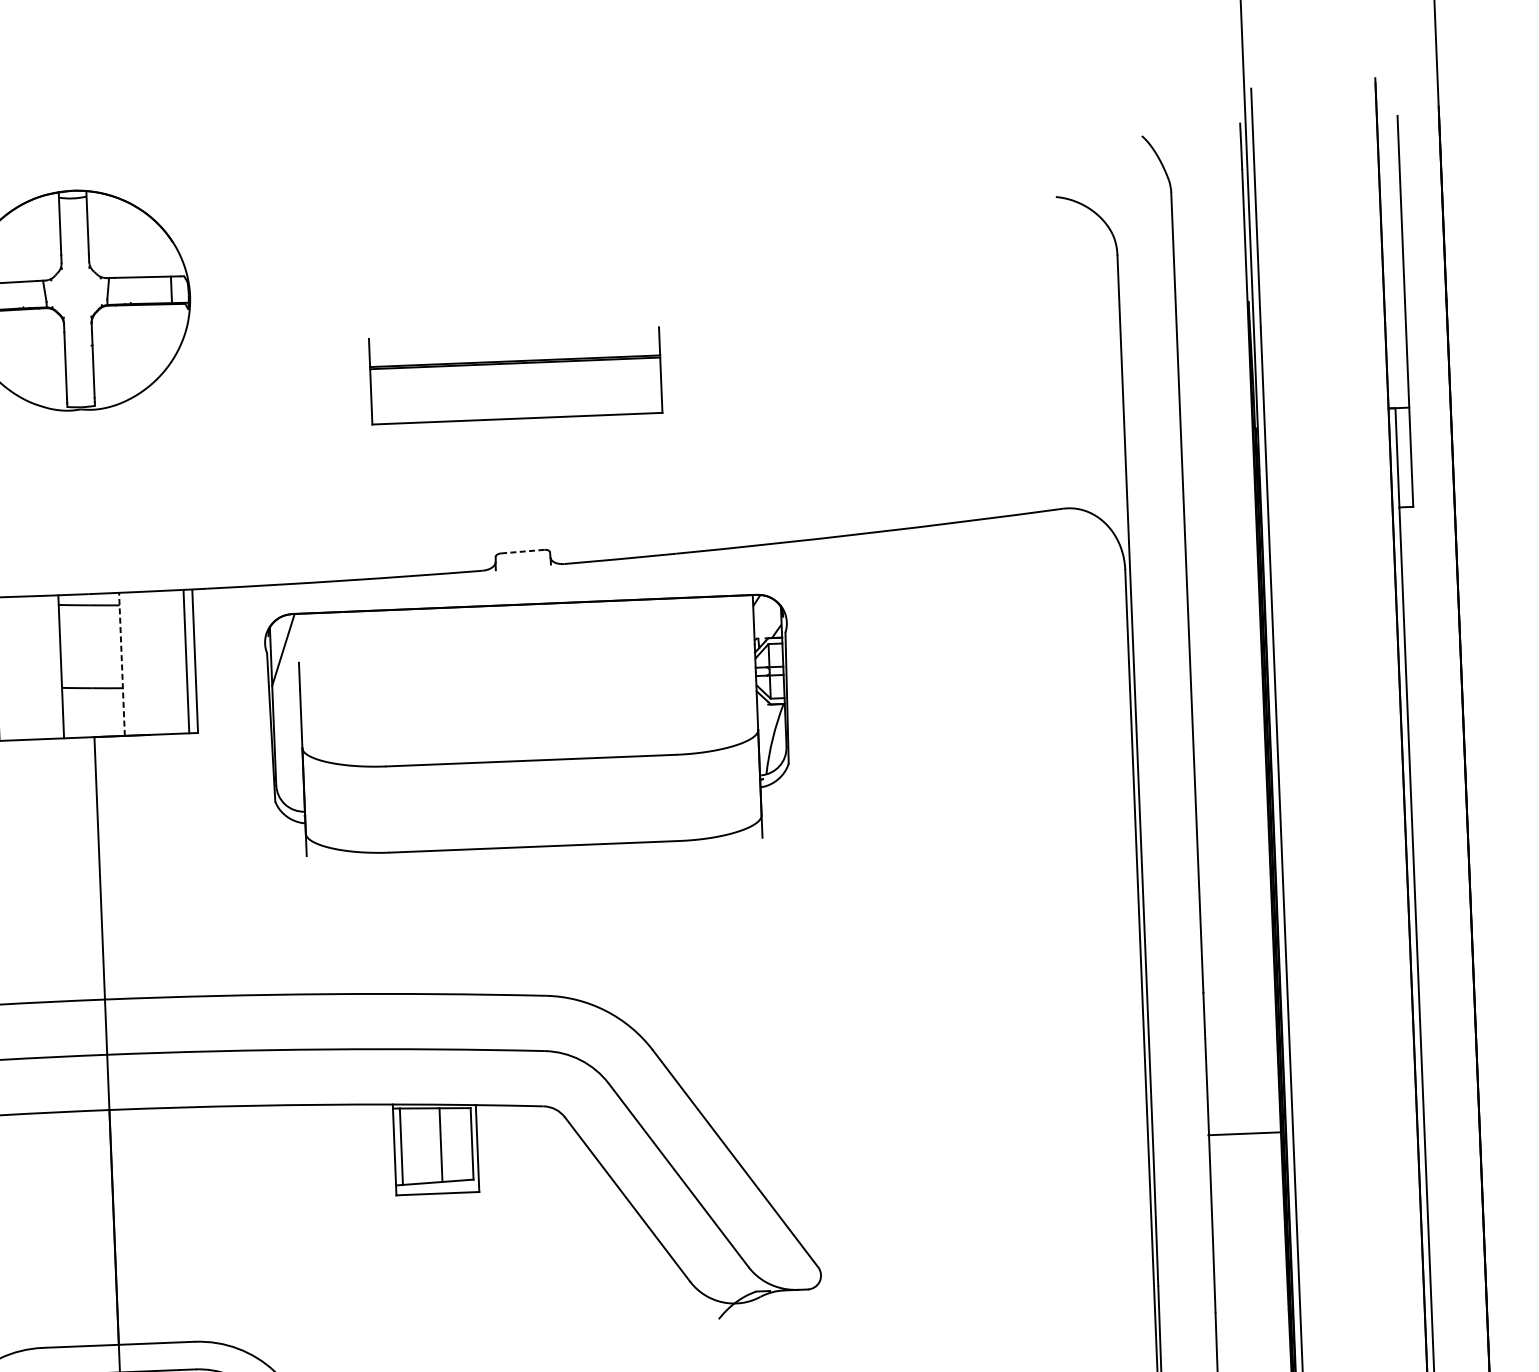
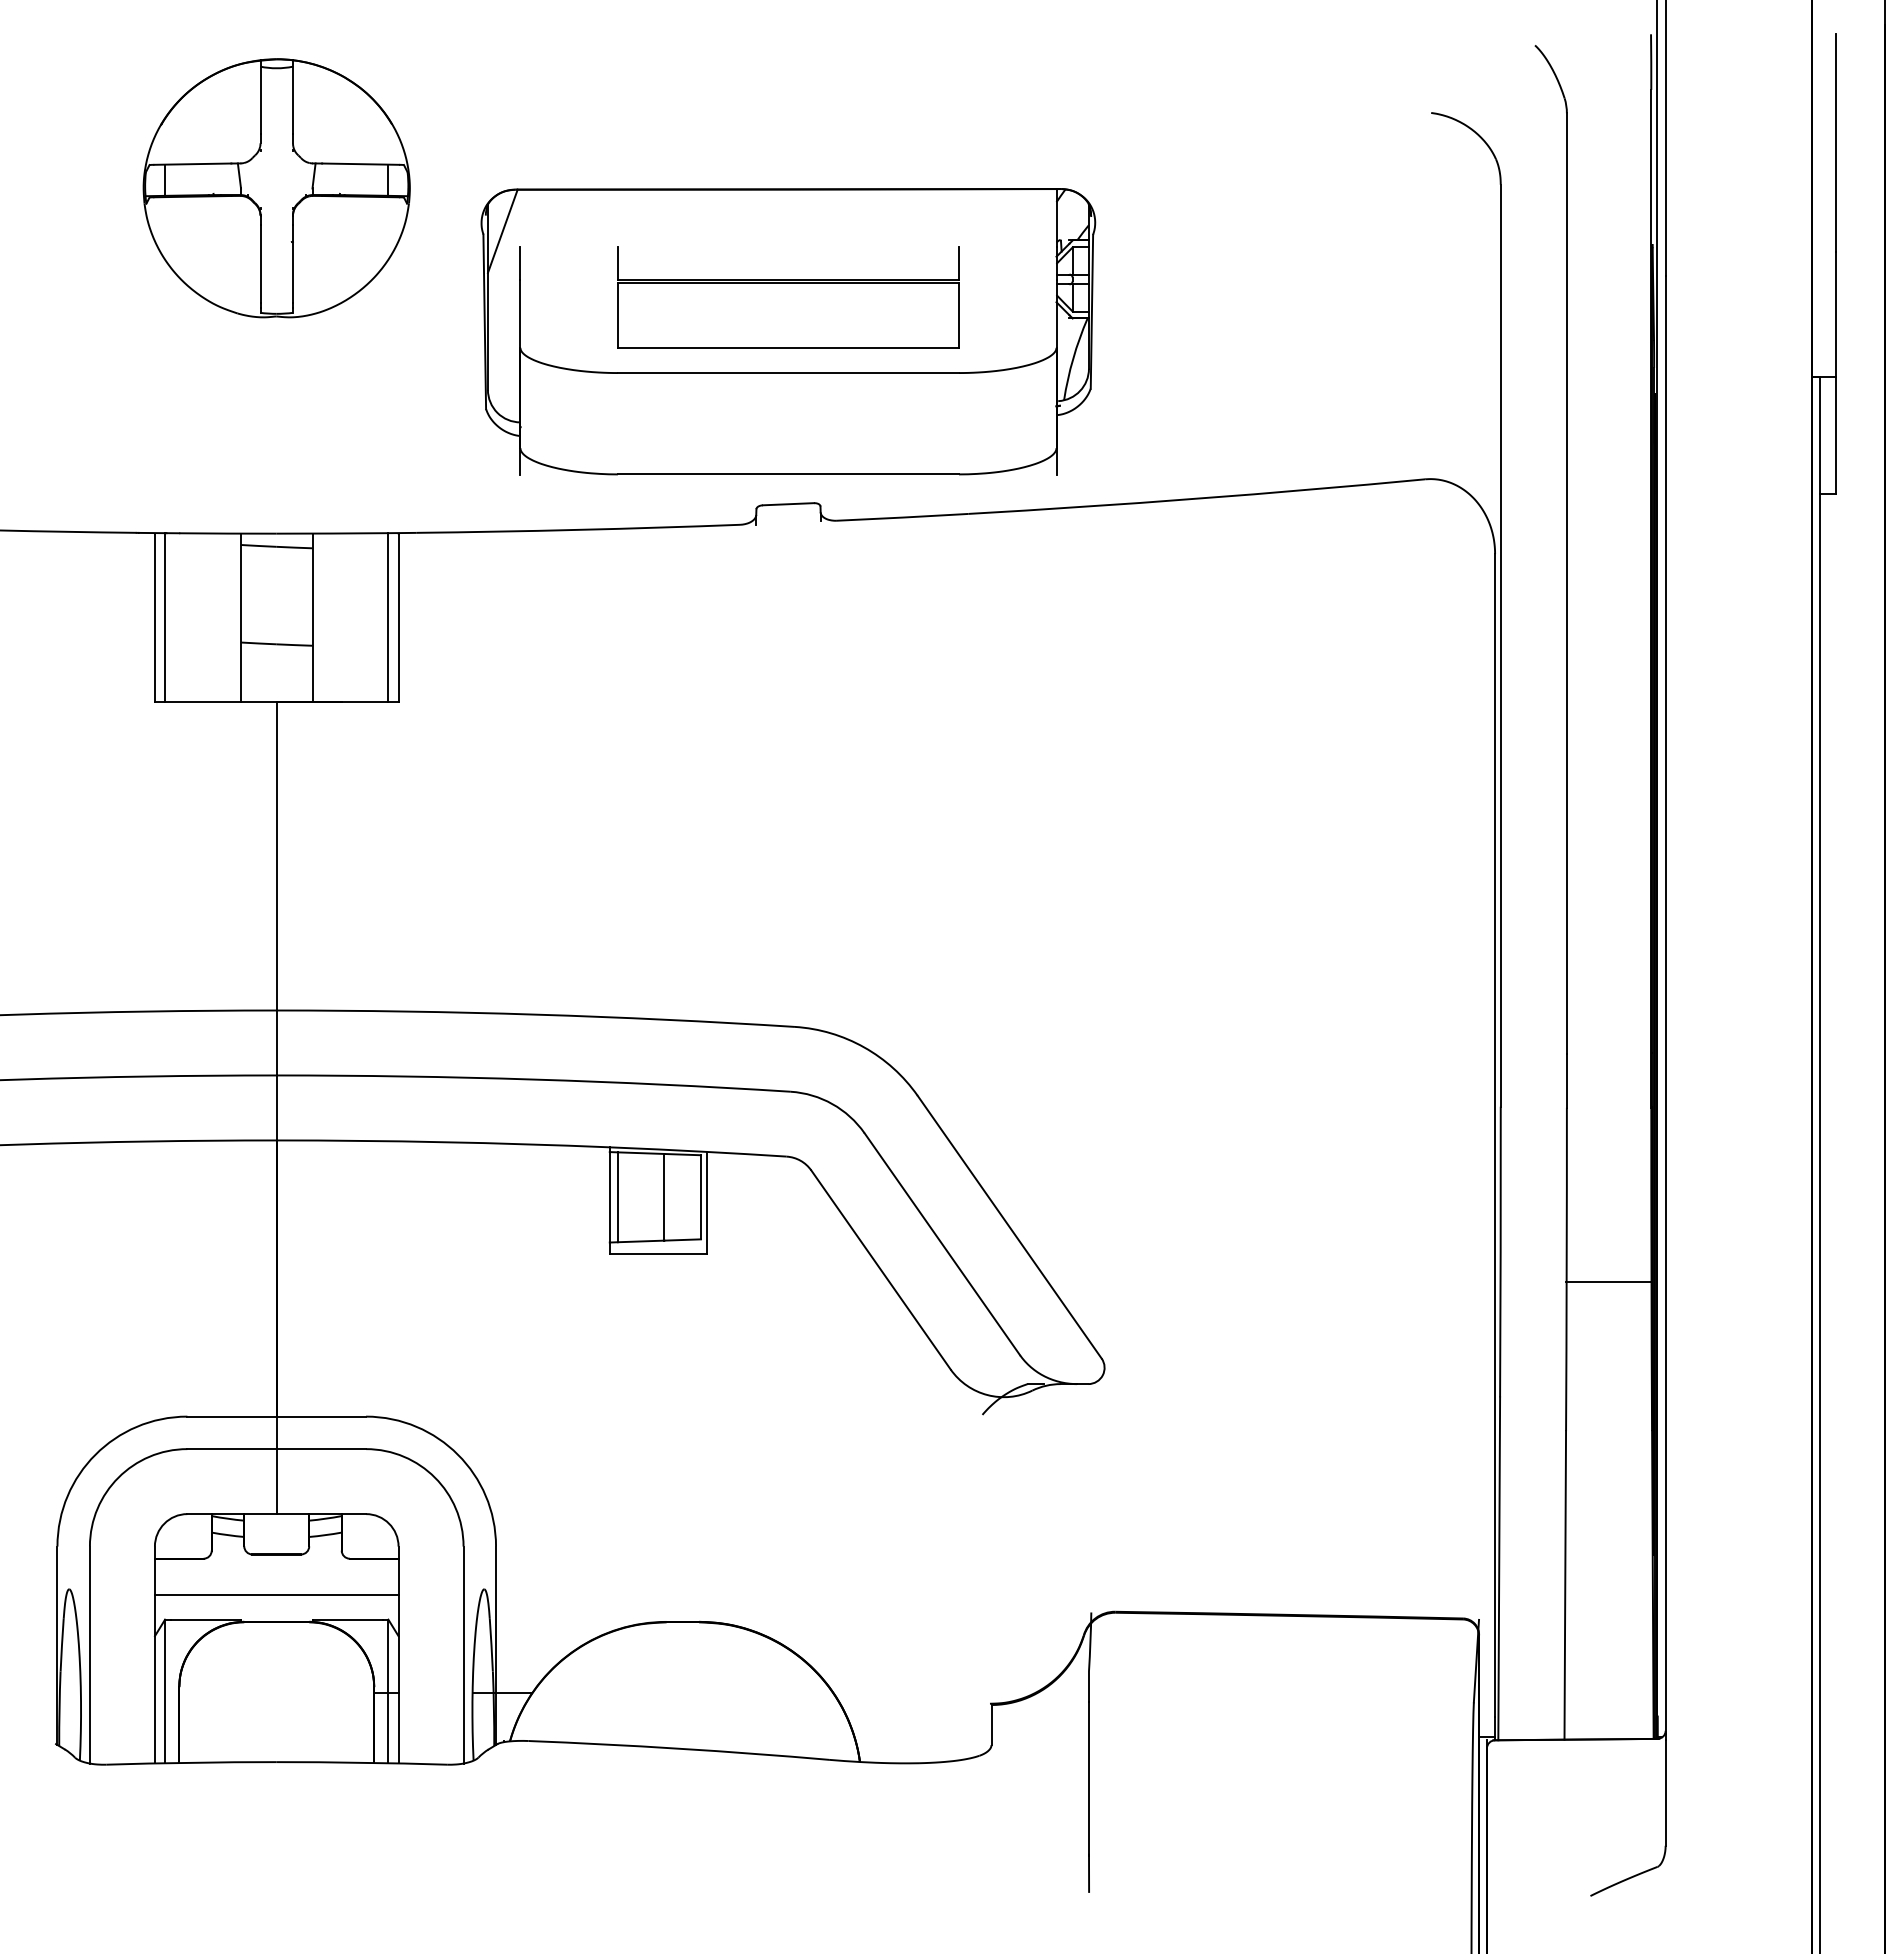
line: (522, 551) -> (788, 504), dashed -> solid
line: (121, 664) -> (312, 617), dashed -> solid
part: (529, 725) -> (788, 331), moved
line: (1245, 1133) -> (1609, 1281), moved

